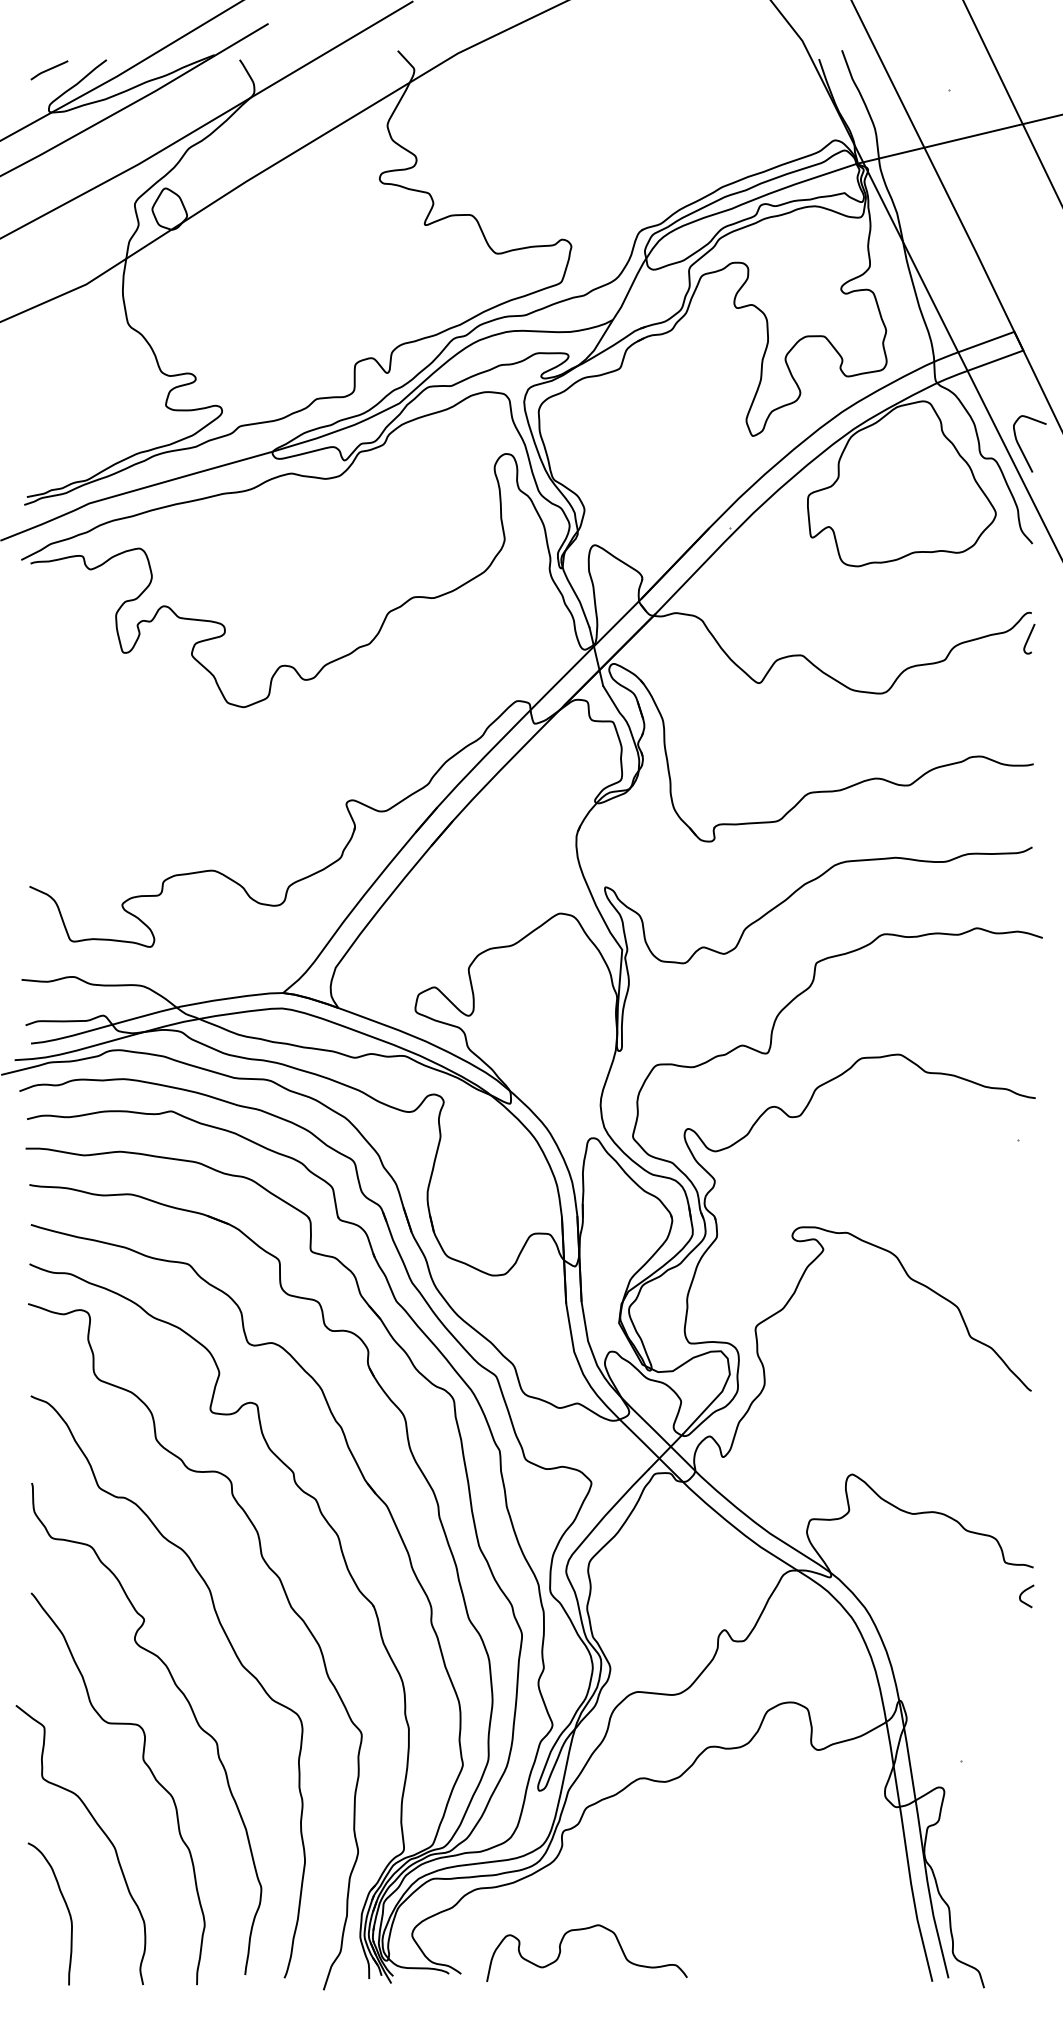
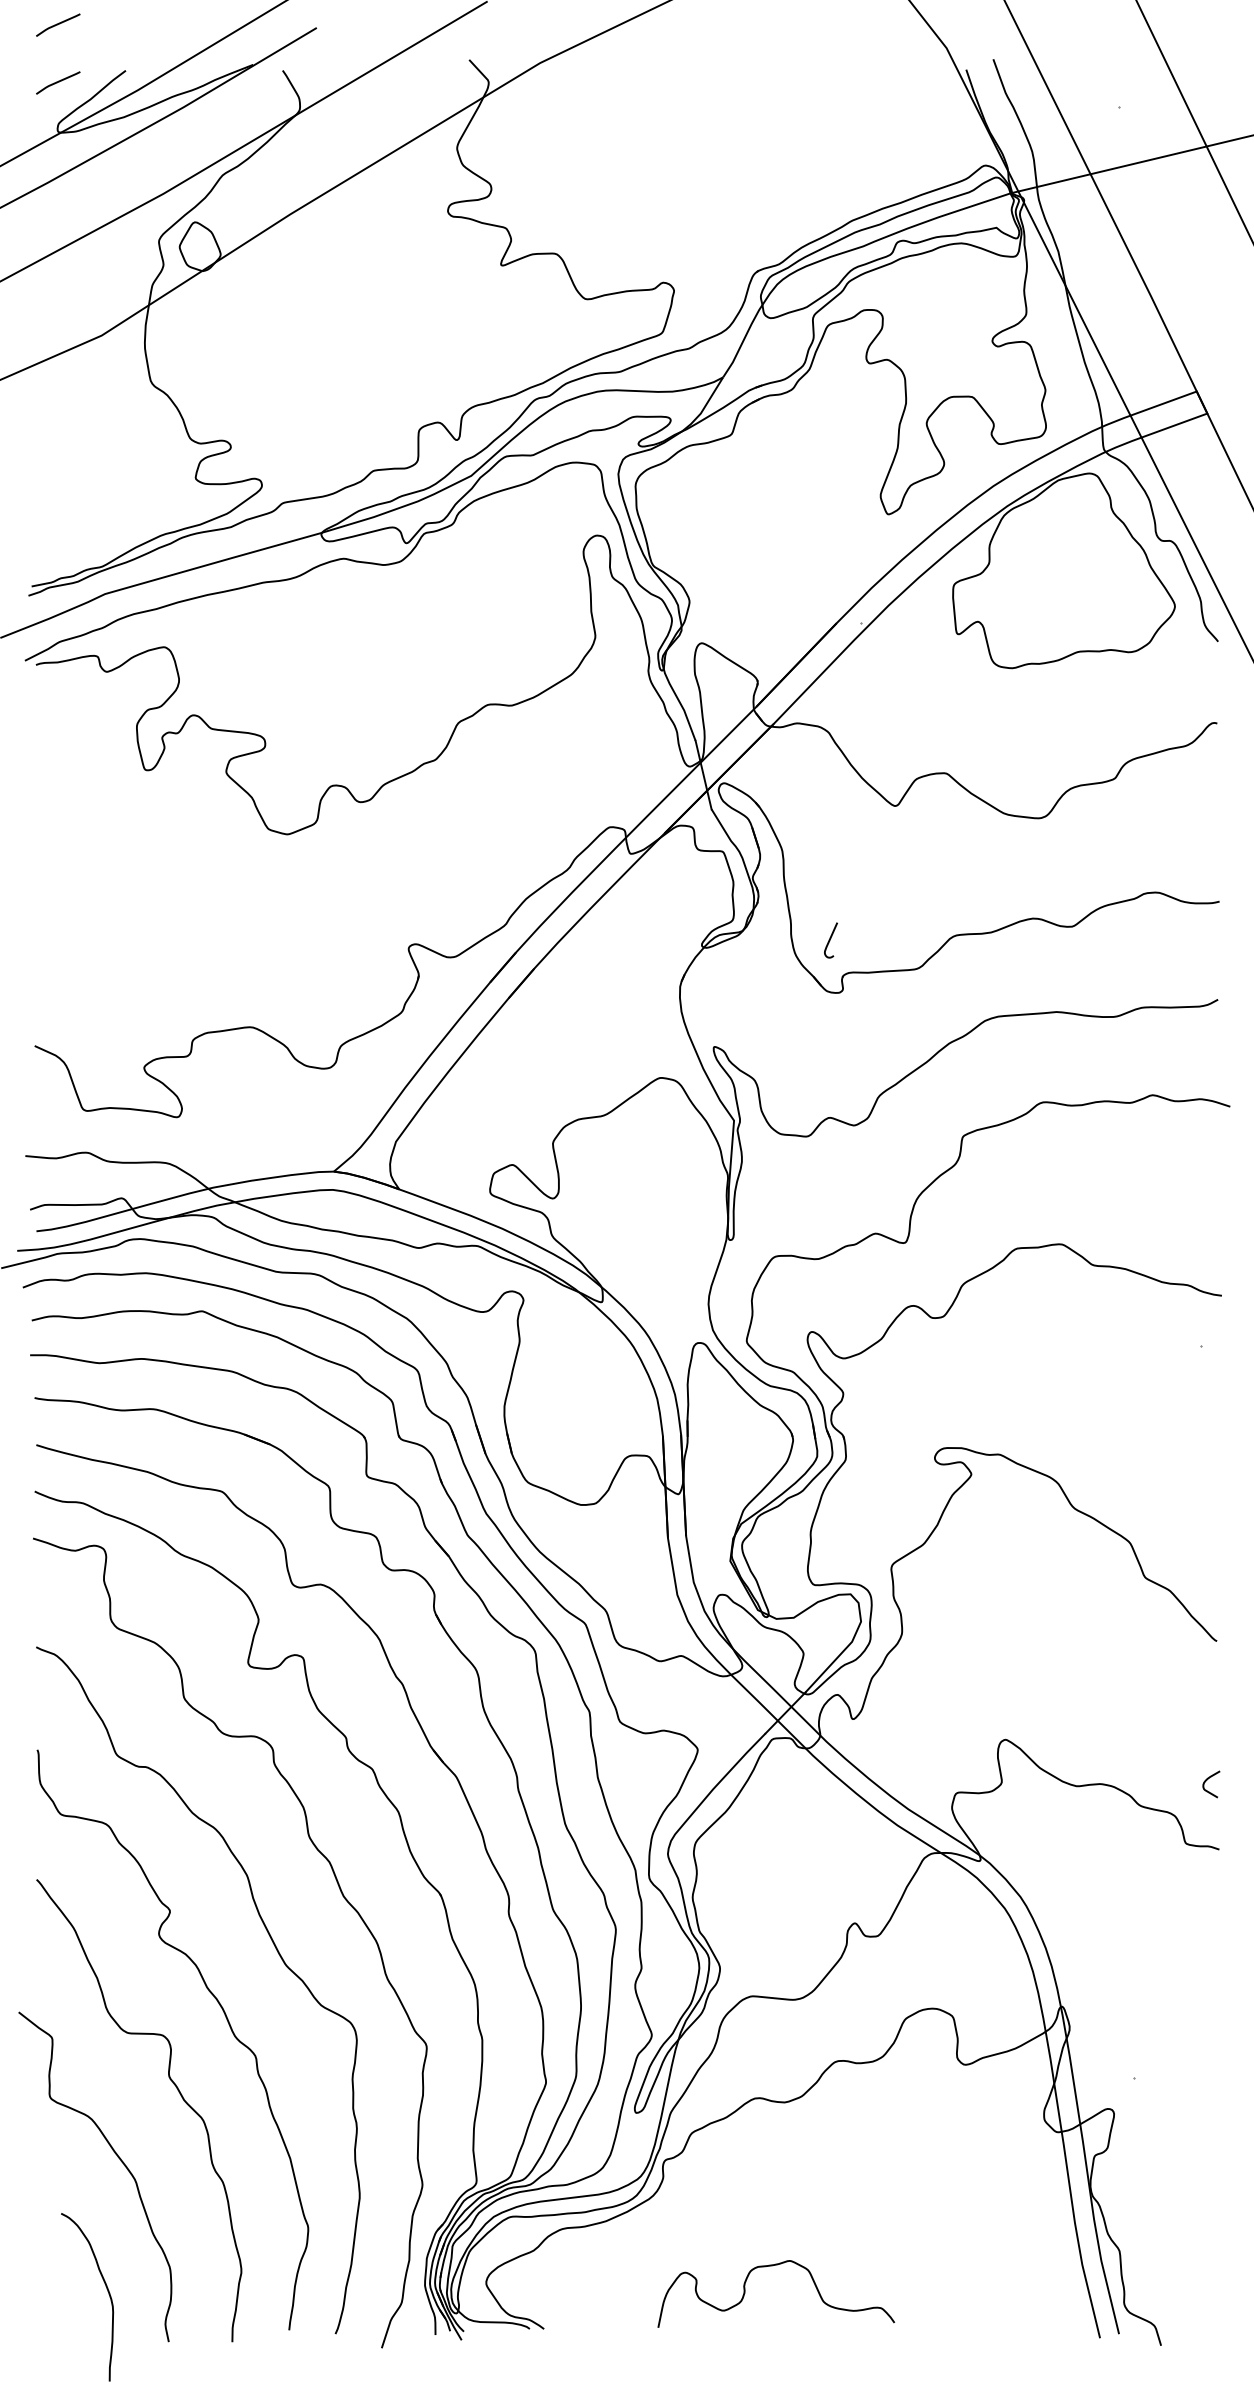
line: (49, 21) -> (58, 25), added
curve: (1022, 449) -> (1206, 530), removed
curve: (1029, 638) -> (831, 939), moved
curve: (1023, 1593) -> (1207, 1781), moved
curve: (66, 1908) -> (106, 2290), moved
curve: (581, 1930) -> (769, 2267), moved

